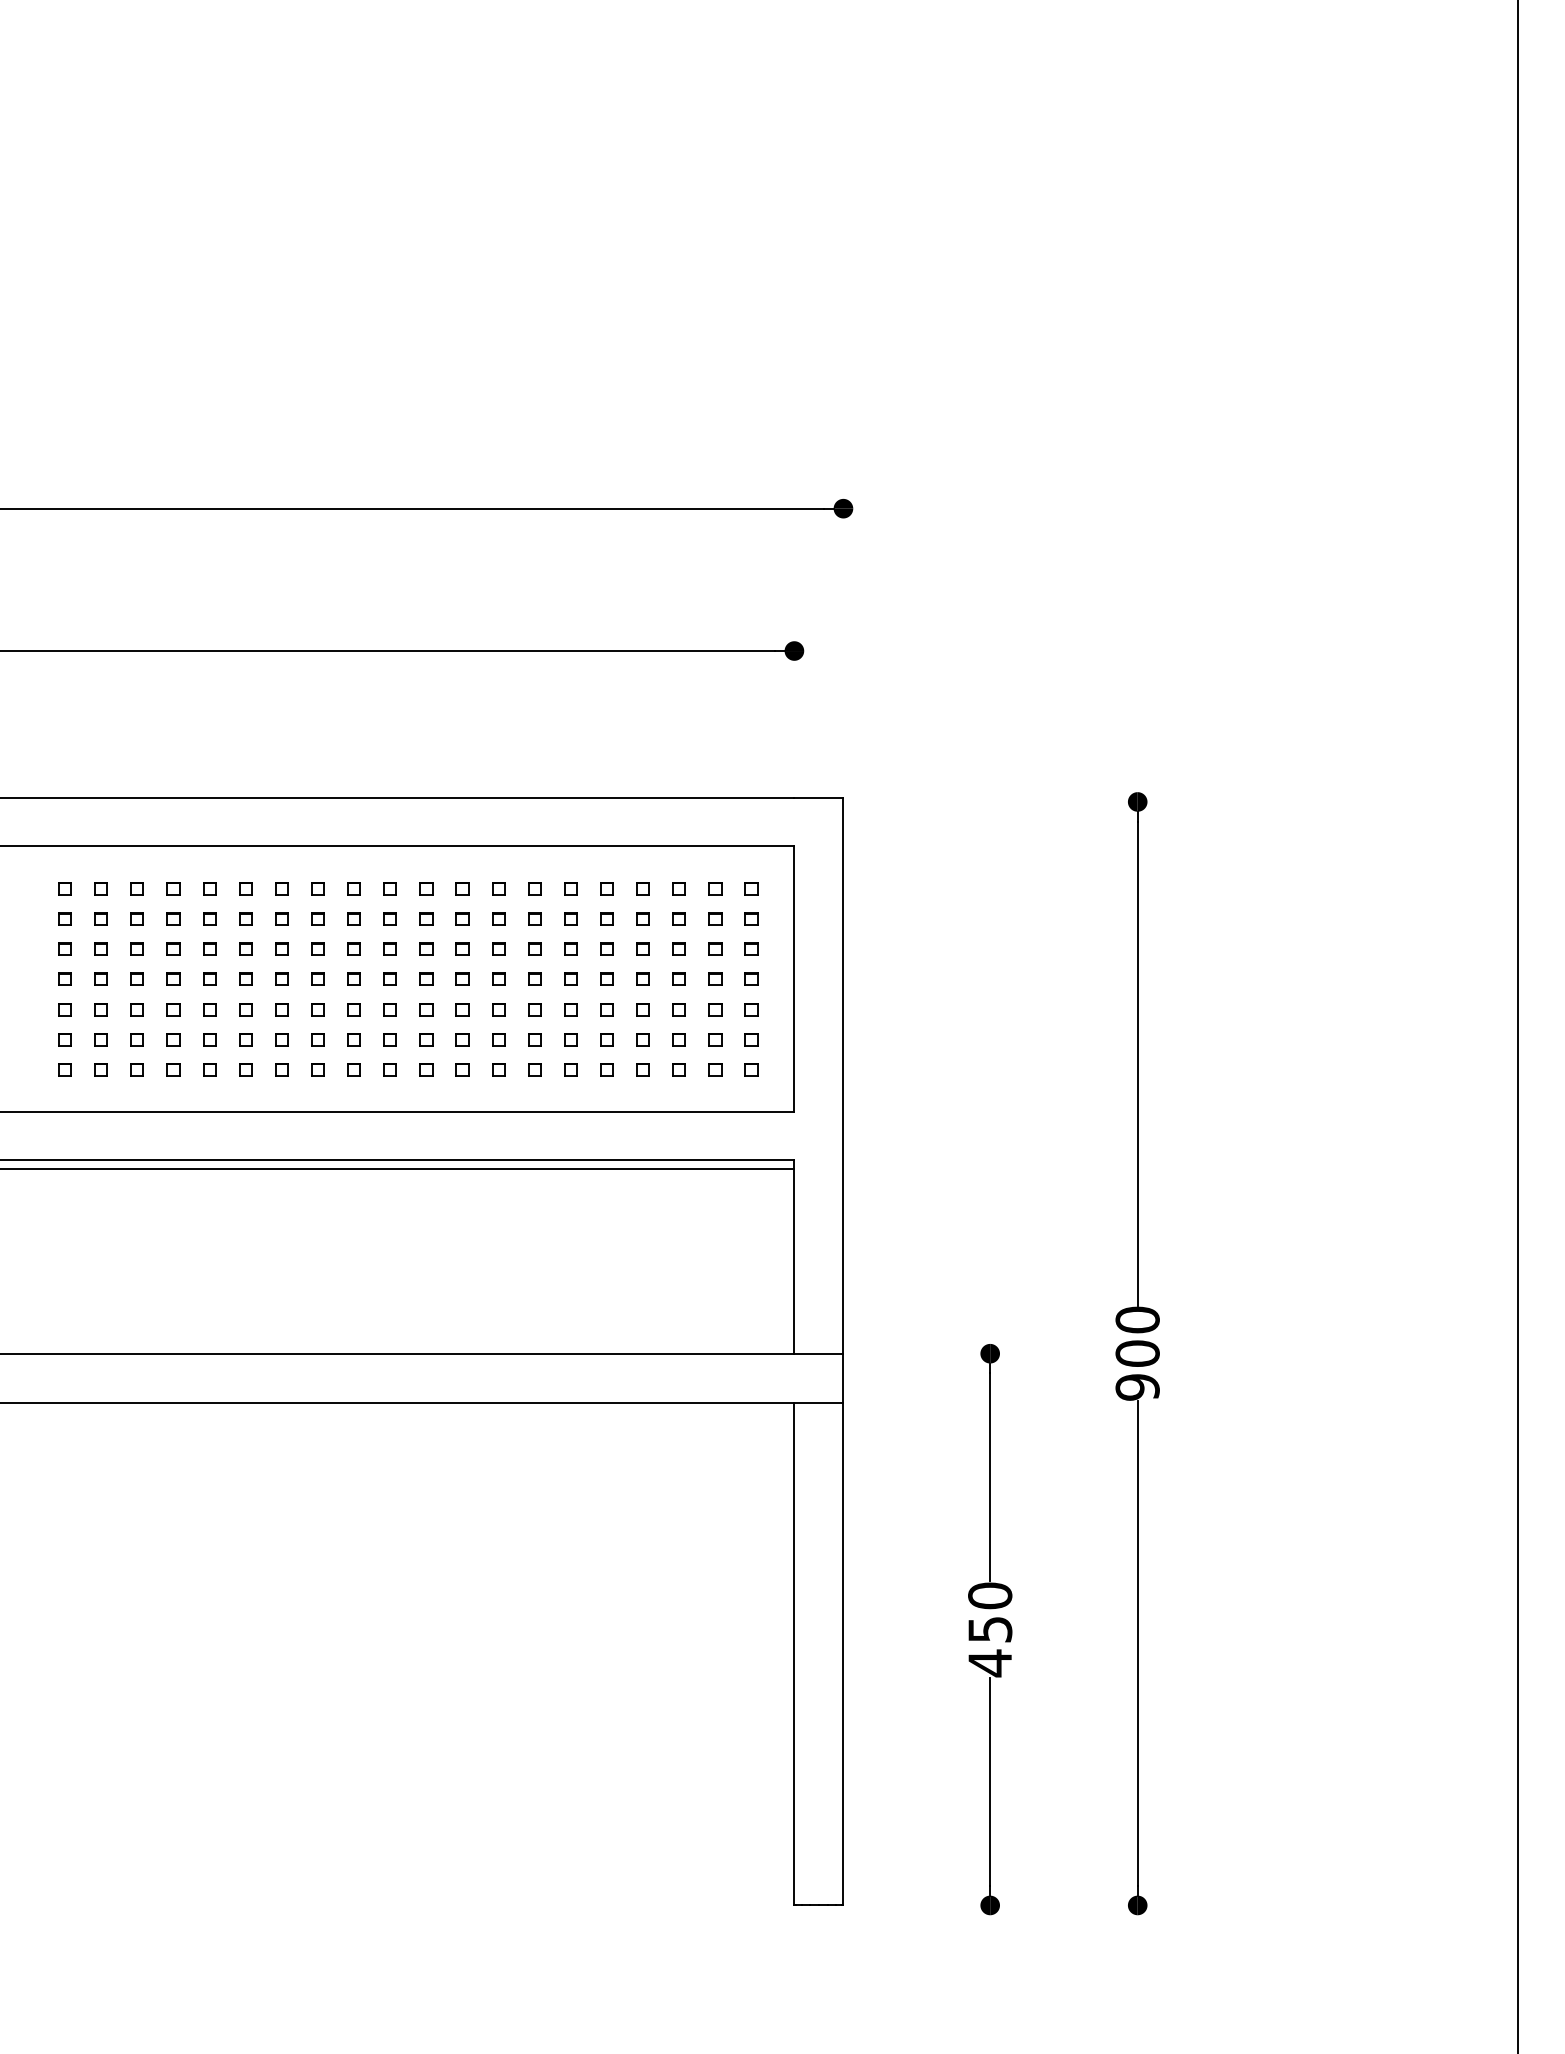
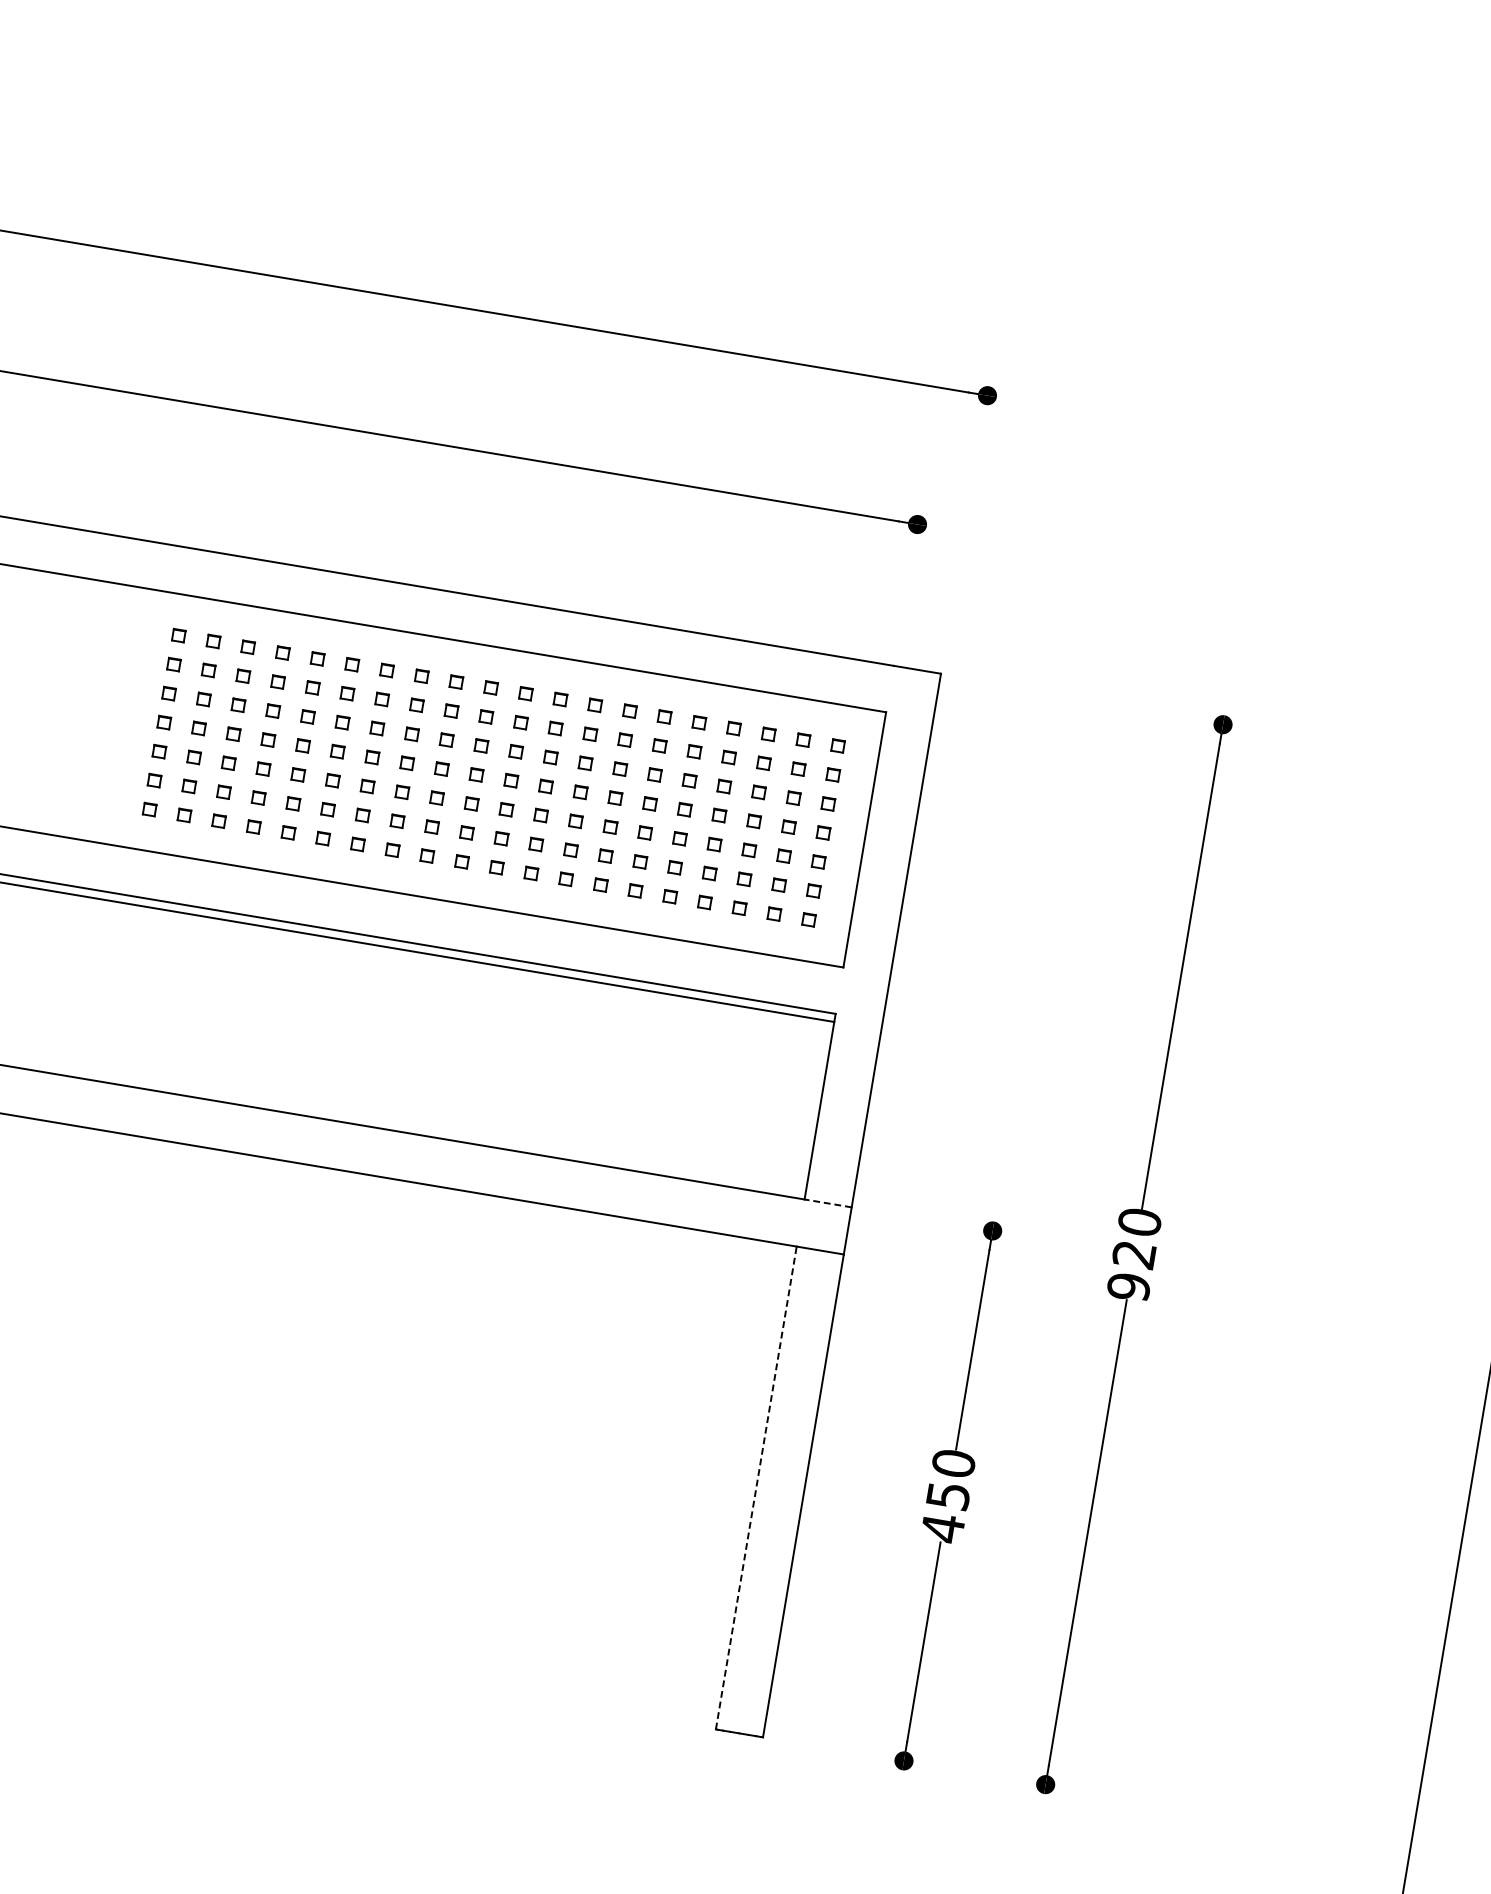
line: (818, 1353) -> (827, 1203), solid -> dashed
text: (1137, 1353) -> (1134, 1254), 900 -> 920
line: (794, 1653) -> (756, 1487), solid -> dashed

